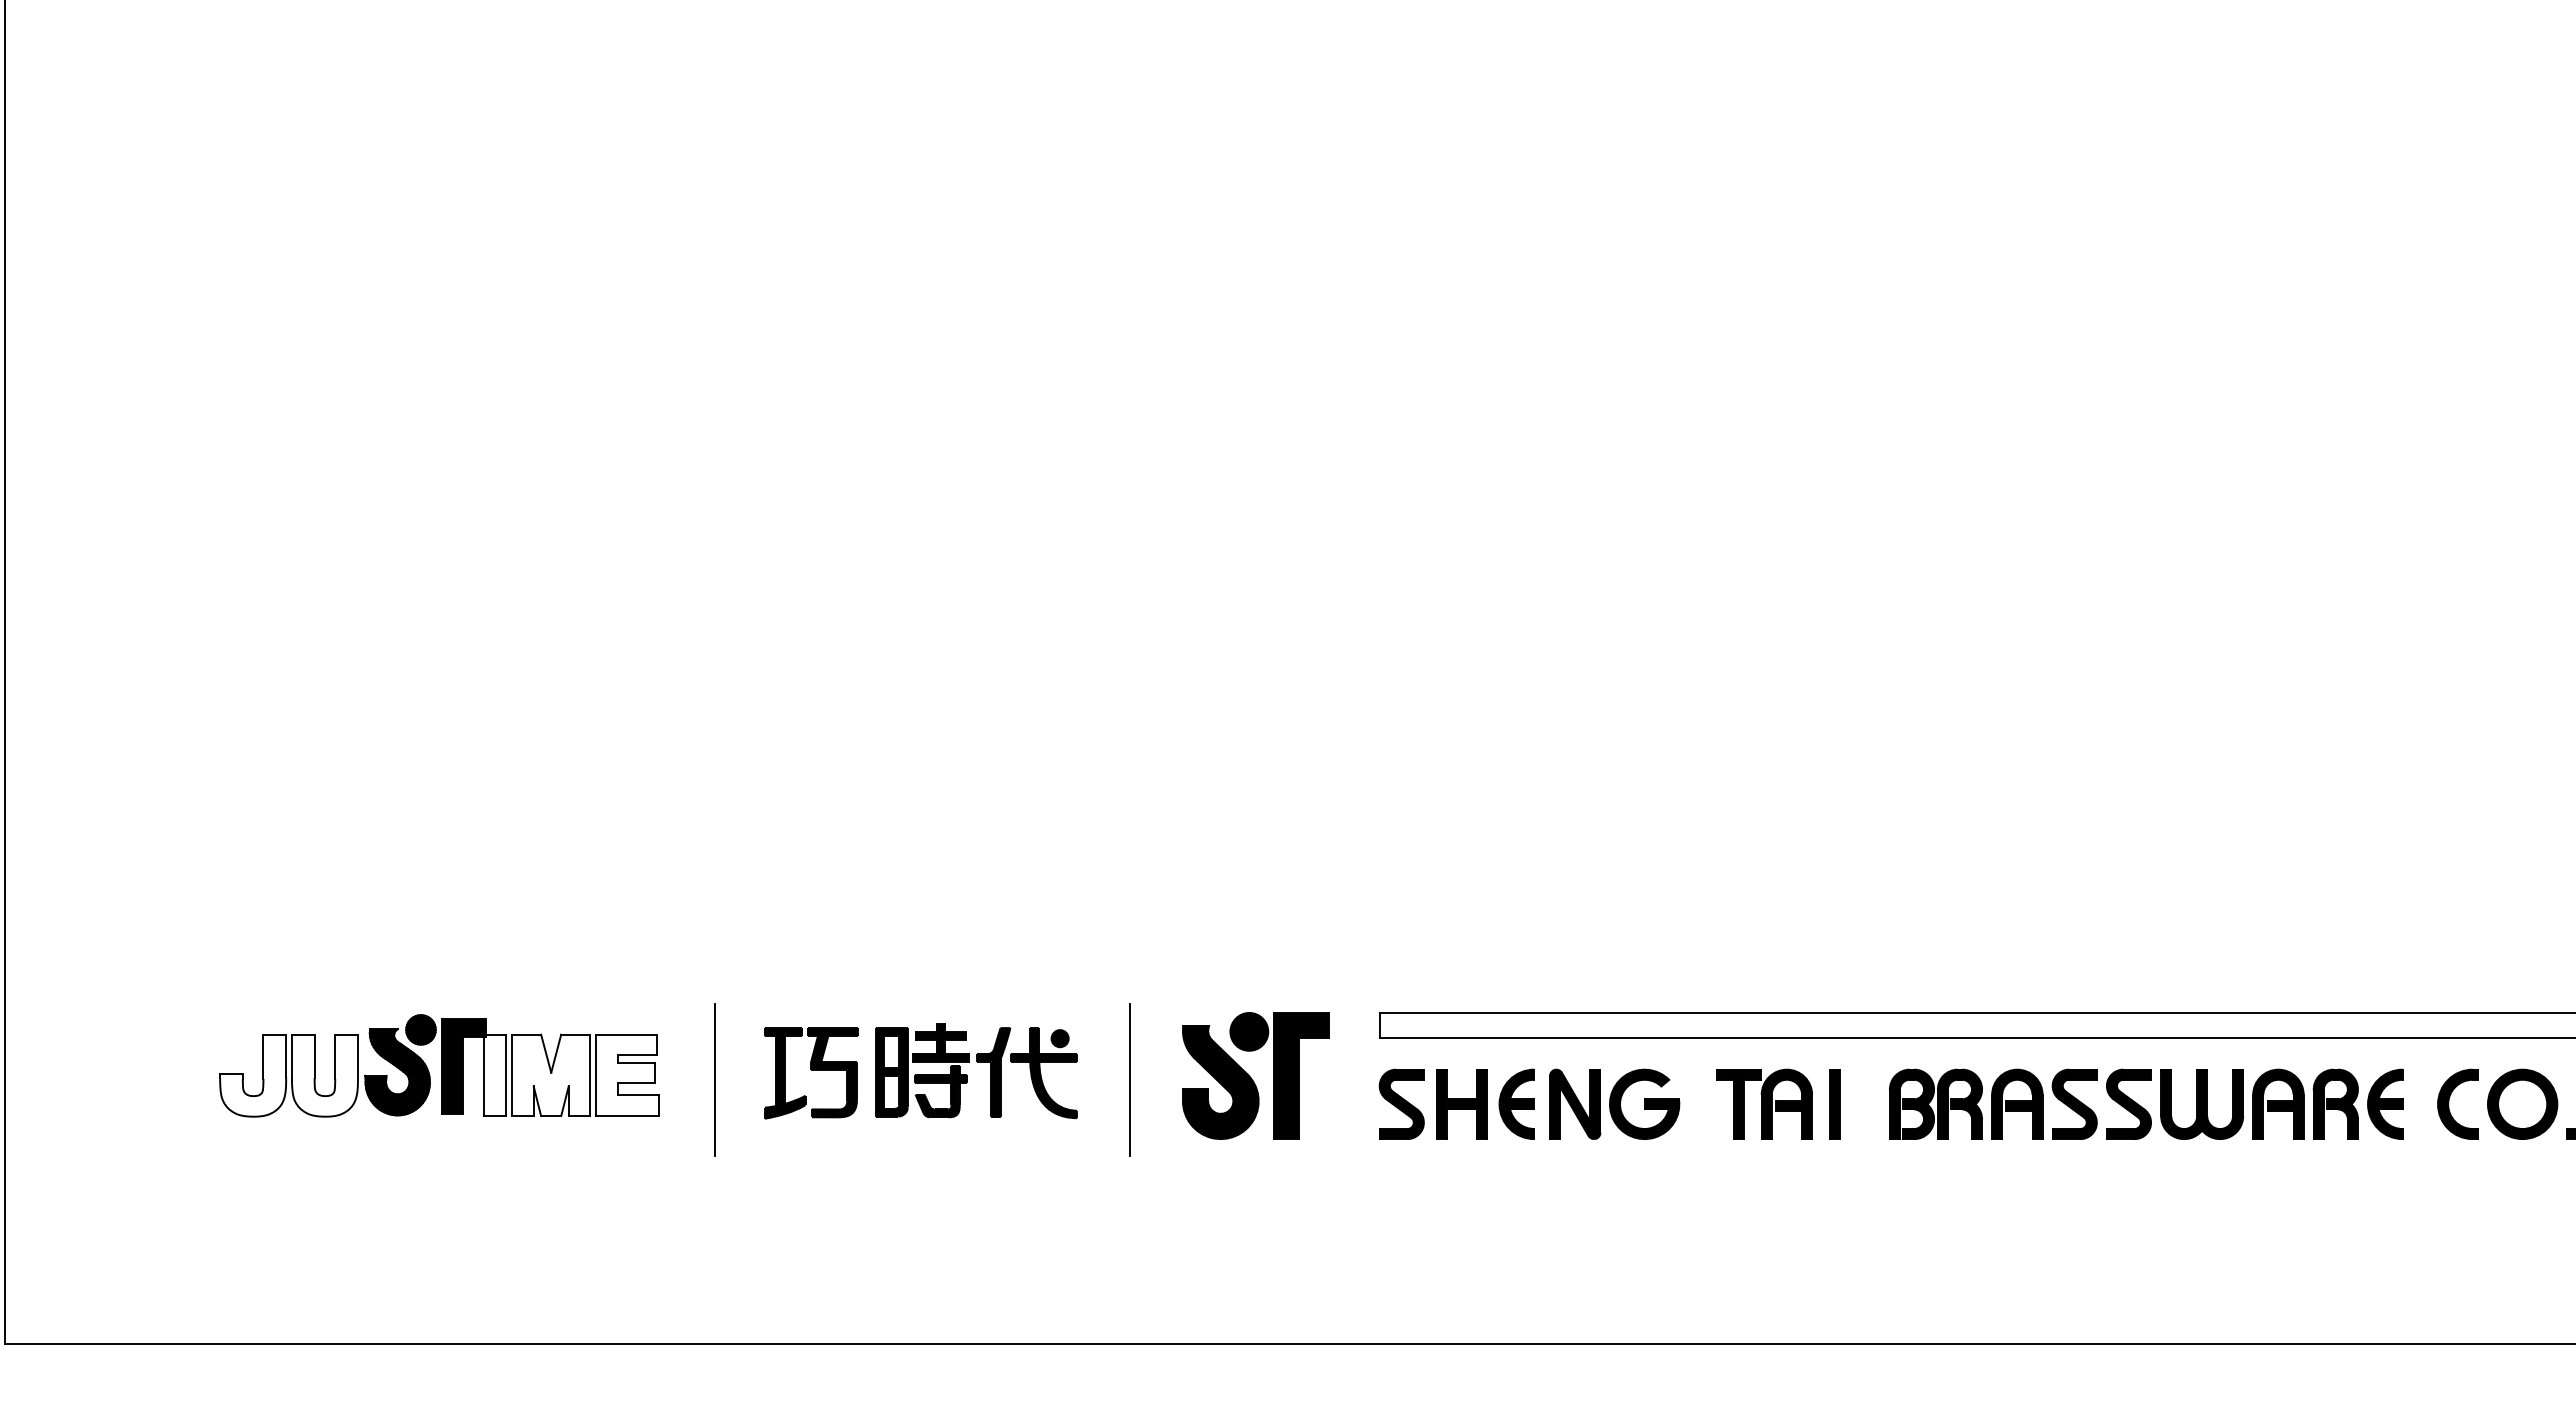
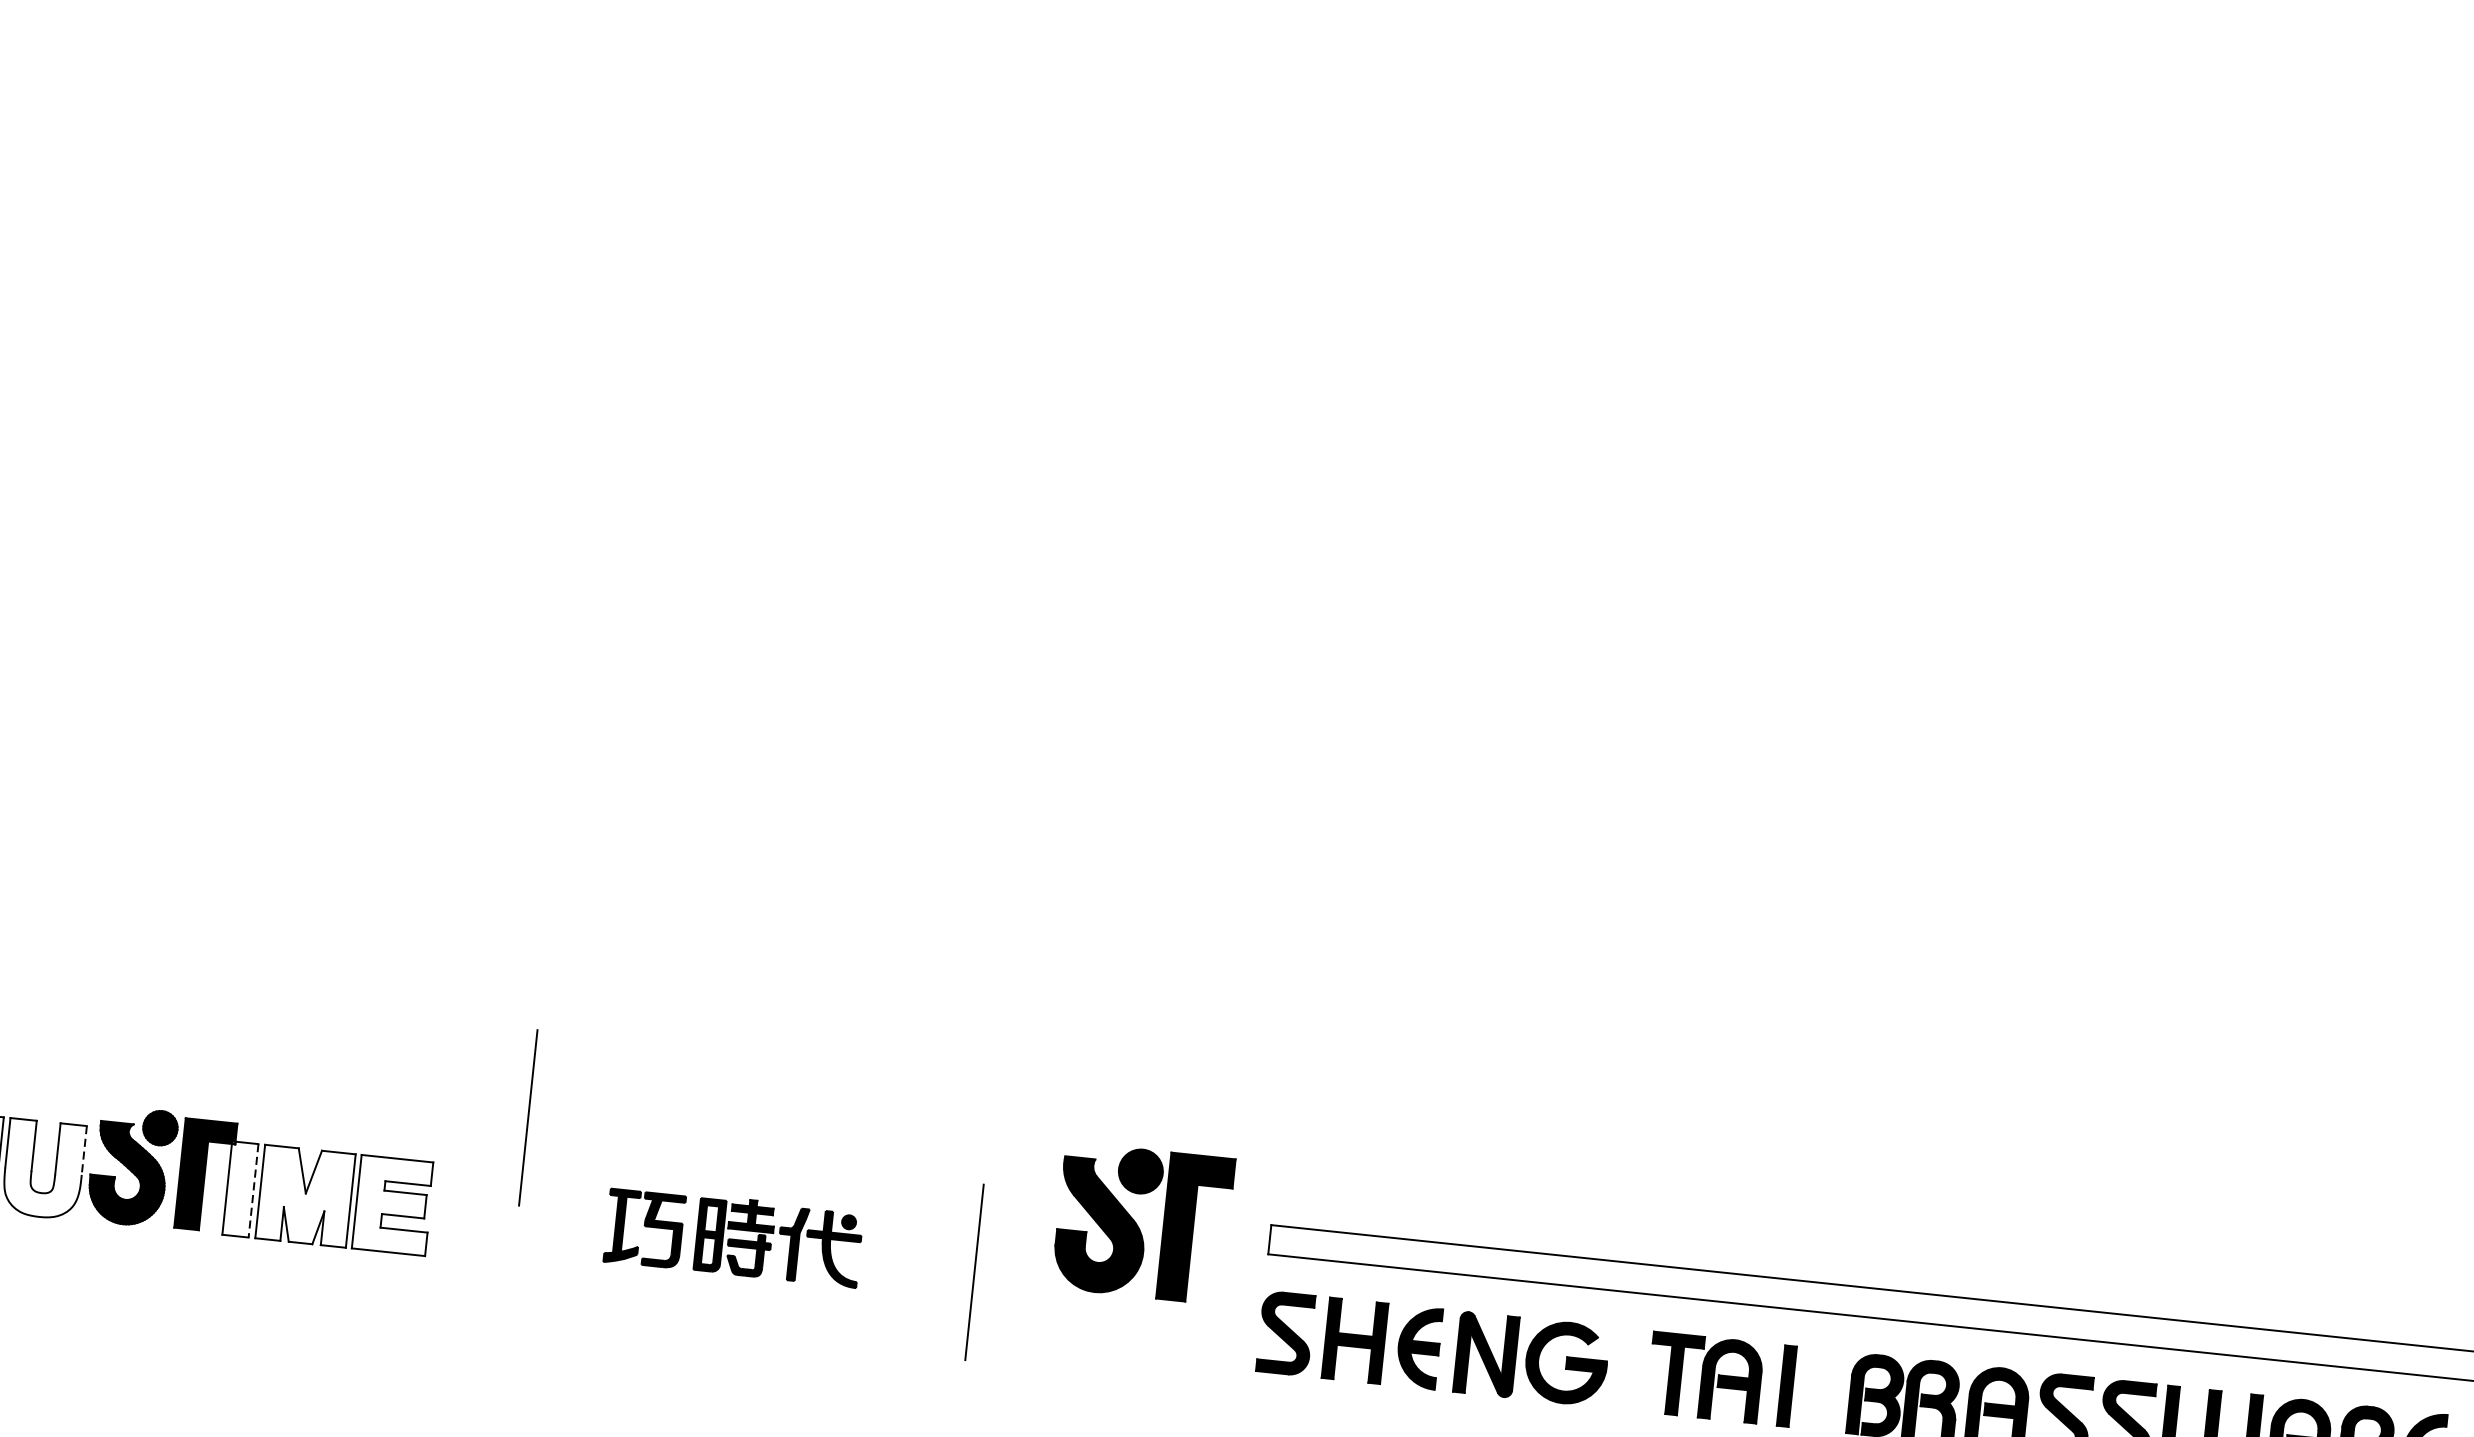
line: (357, 1056) -> (83, 1151), solid -> dashed
part: (920, 1071) -> (733, 1237), size x0.7
line: (506, 1075) -> (253, 1191), solid -> dashed
part: (1255, 1075) -> (1142, 1222), moved
line: (714, 1079) -> (528, 1117), moved

